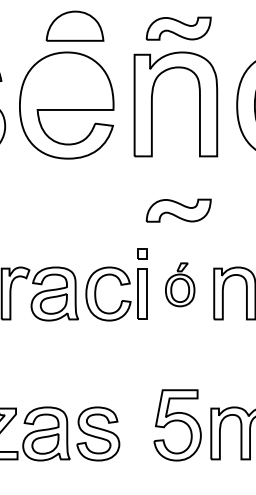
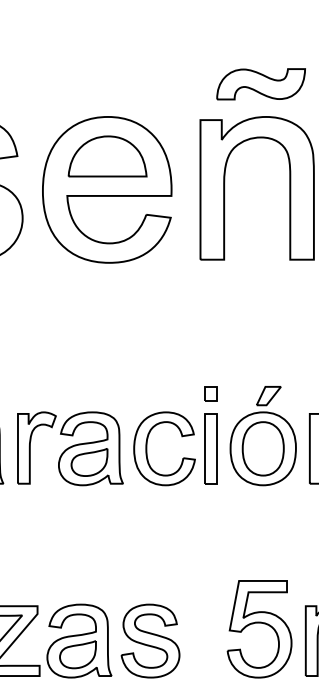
part: (74, 25) -> (106, 155), moved
part: (178, 210) -> (260, 334), removed
part: (179, 284) -> (262, 435), size x1.67

